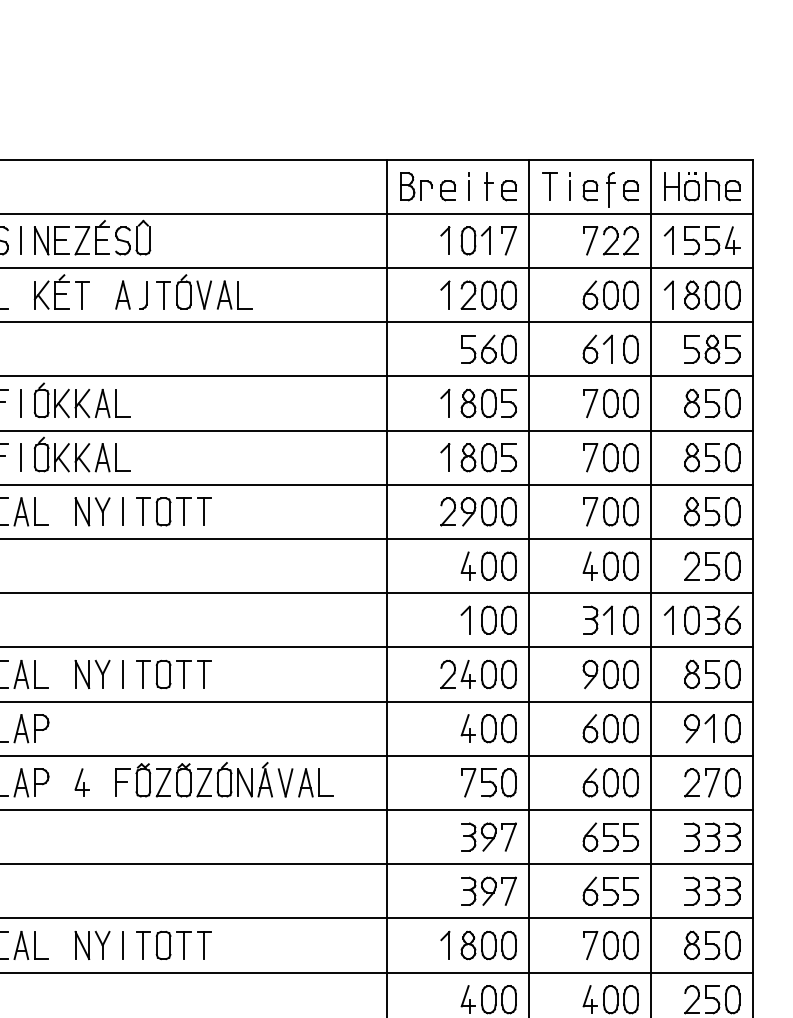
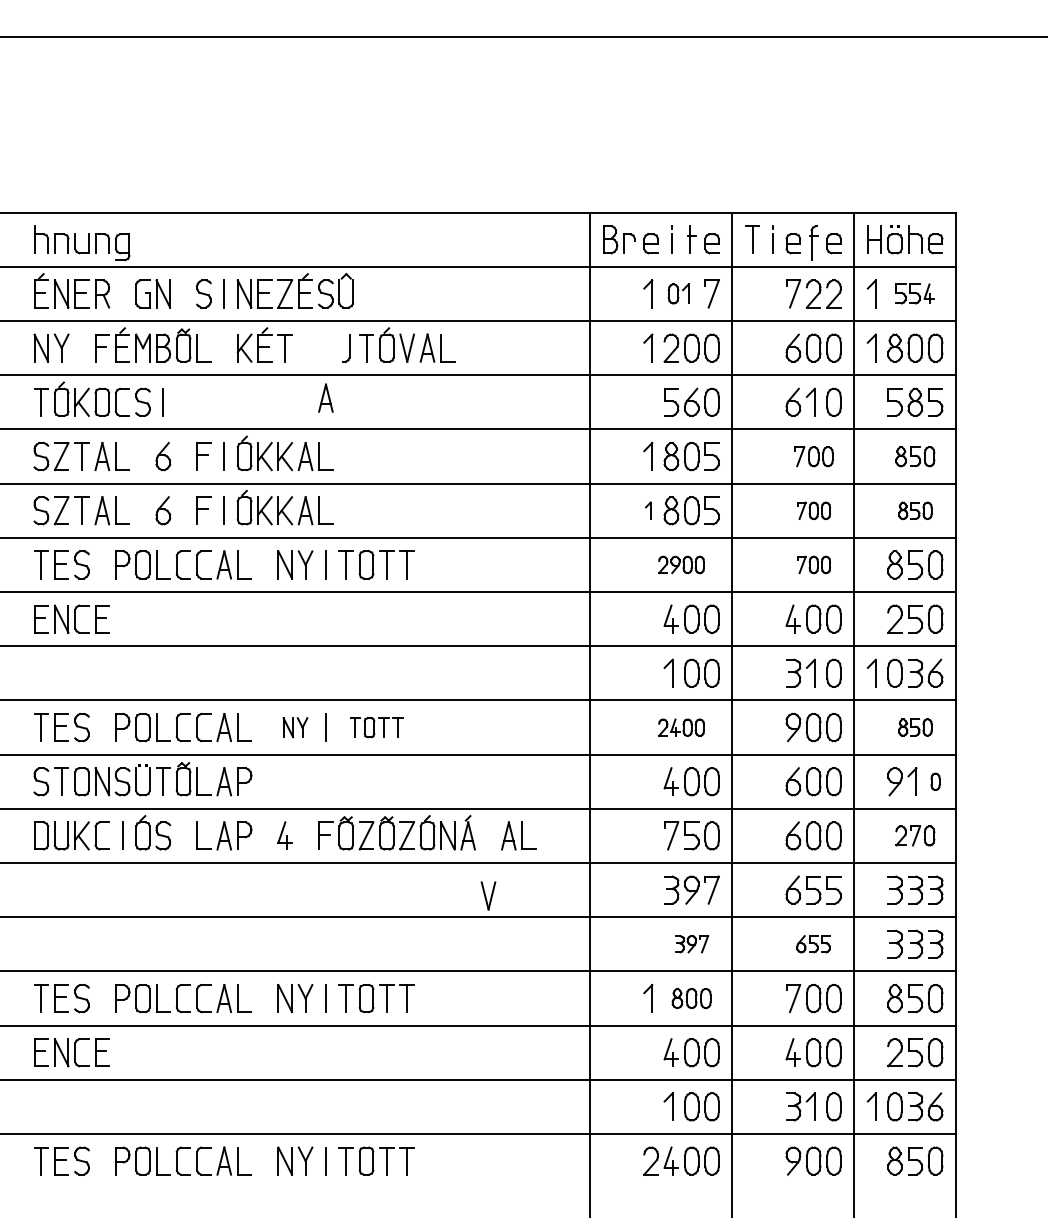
part: (475, 240) -> (678, 293), size x0.7
part: (711, 240) -> (914, 293), size x0.7
part: (122, 294) -> (325, 397), moved
part: (610, 403) -> (813, 456), size x0.7
part: (712, 403) -> (915, 456), size x0.7
part: (445, 457) -> (648, 510), size x0.6
part: (610, 457) -> (813, 510), size x0.6
part: (712, 457) -> (915, 510), size x0.6
part: (478, 511) -> (681, 564), size x0.6
part: (610, 511) -> (813, 564), size x0.6
part: (92, 674) -> (295, 727), size x0.7
part: (173, 674) -> (376, 727), size x0.7
part: (478, 674) -> (681, 727), size x0.6
part: (712, 674) -> (915, 727), size x0.6
part: (732, 728) -> (935, 781), size x0.6
part: (285, 782) -> (488, 895), moved
part: (712, 782) -> (915, 835), size x0.7
part: (488, 890) -> (691, 943), size x0.6
part: (610, 890) -> (813, 943), size x0.6
part: (488, 945) -> (691, 998), size x0.7

